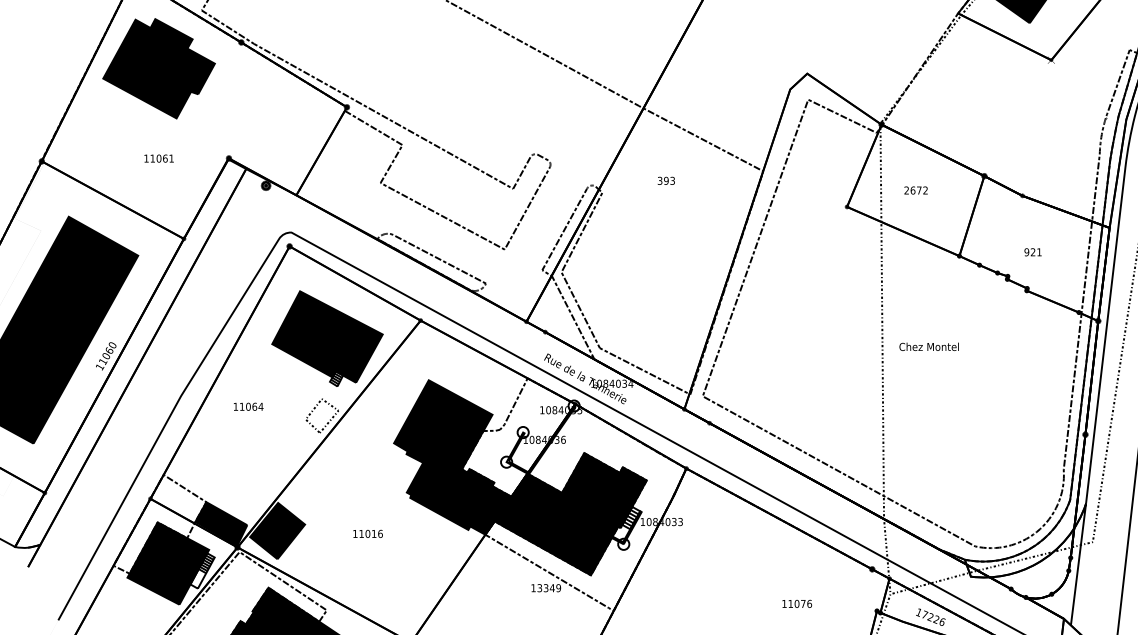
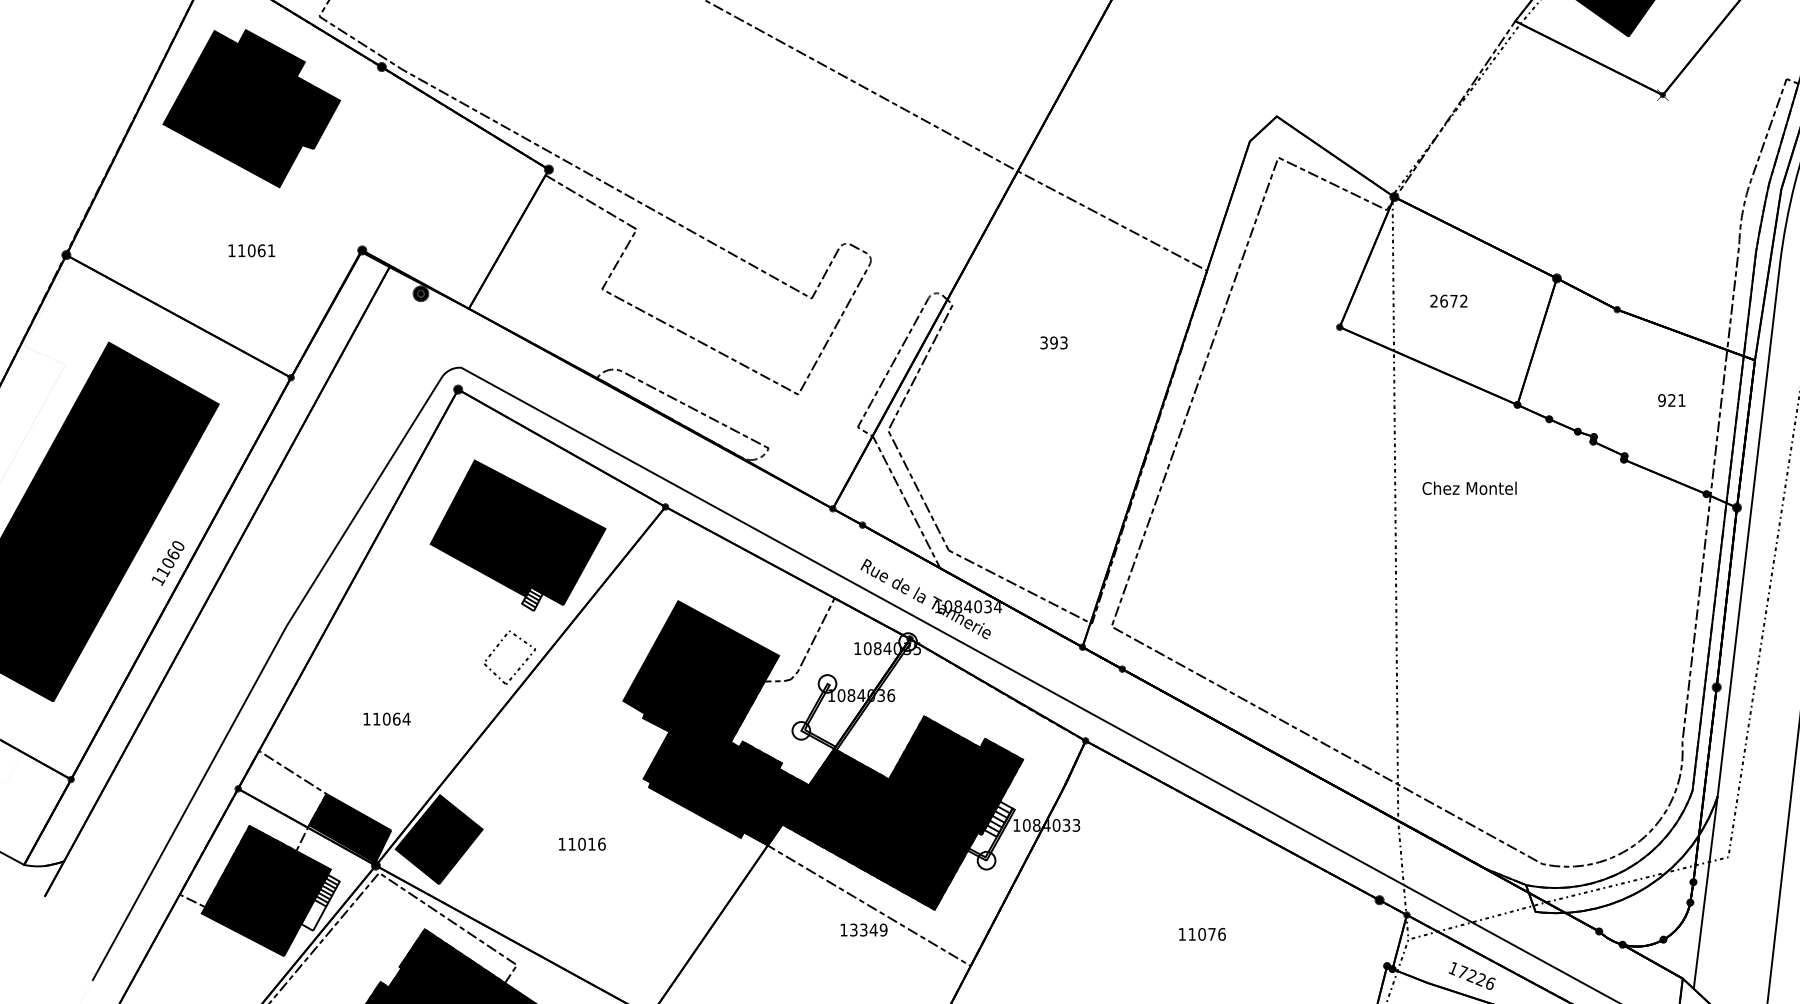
text: (665, 180) -> (1052, 342), moved
text: (1032, 252) -> (1670, 400), moved
text: (928, 346) -> (1468, 487), moved
text: (248, 406) -> (386, 718), moved
text: (797, 603) -> (1202, 933), moved

